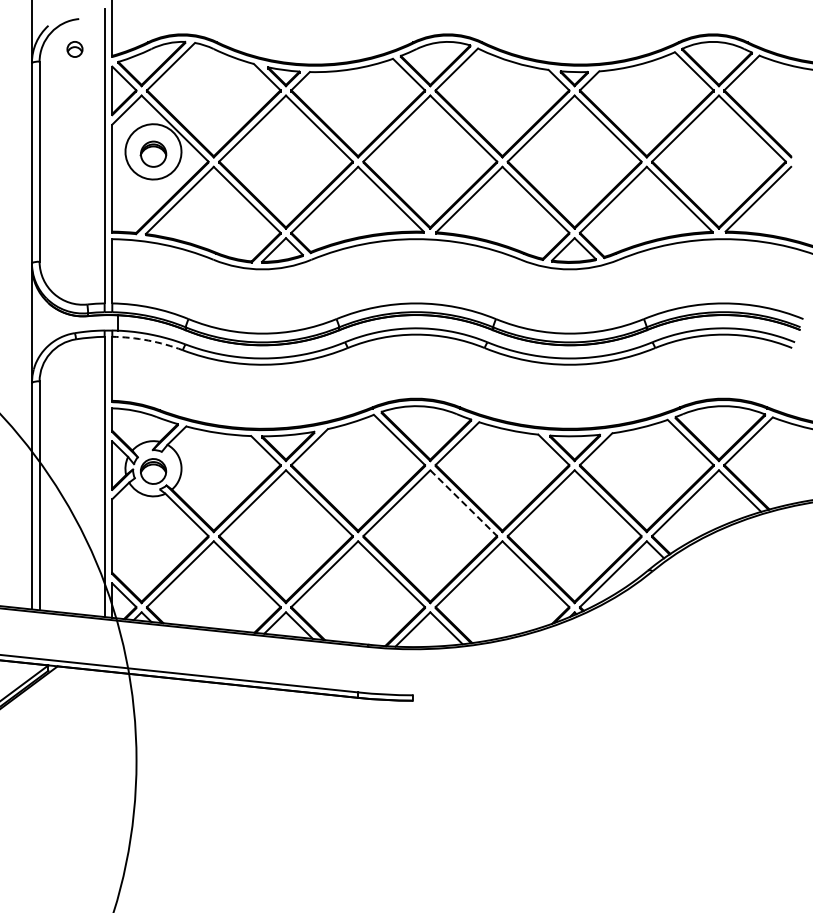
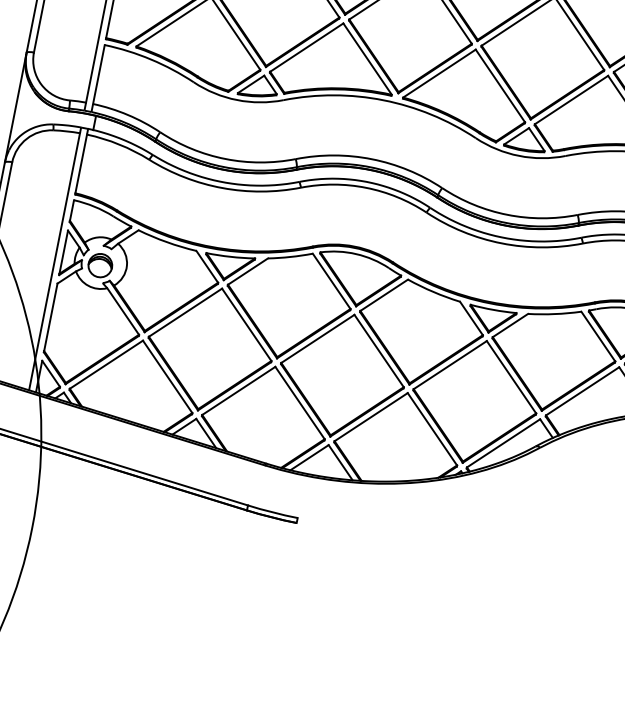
arc: (148, 340) -> (119, 144), dashed -> solid
line: (463, 503) -> (378, 351), dashed -> solid

